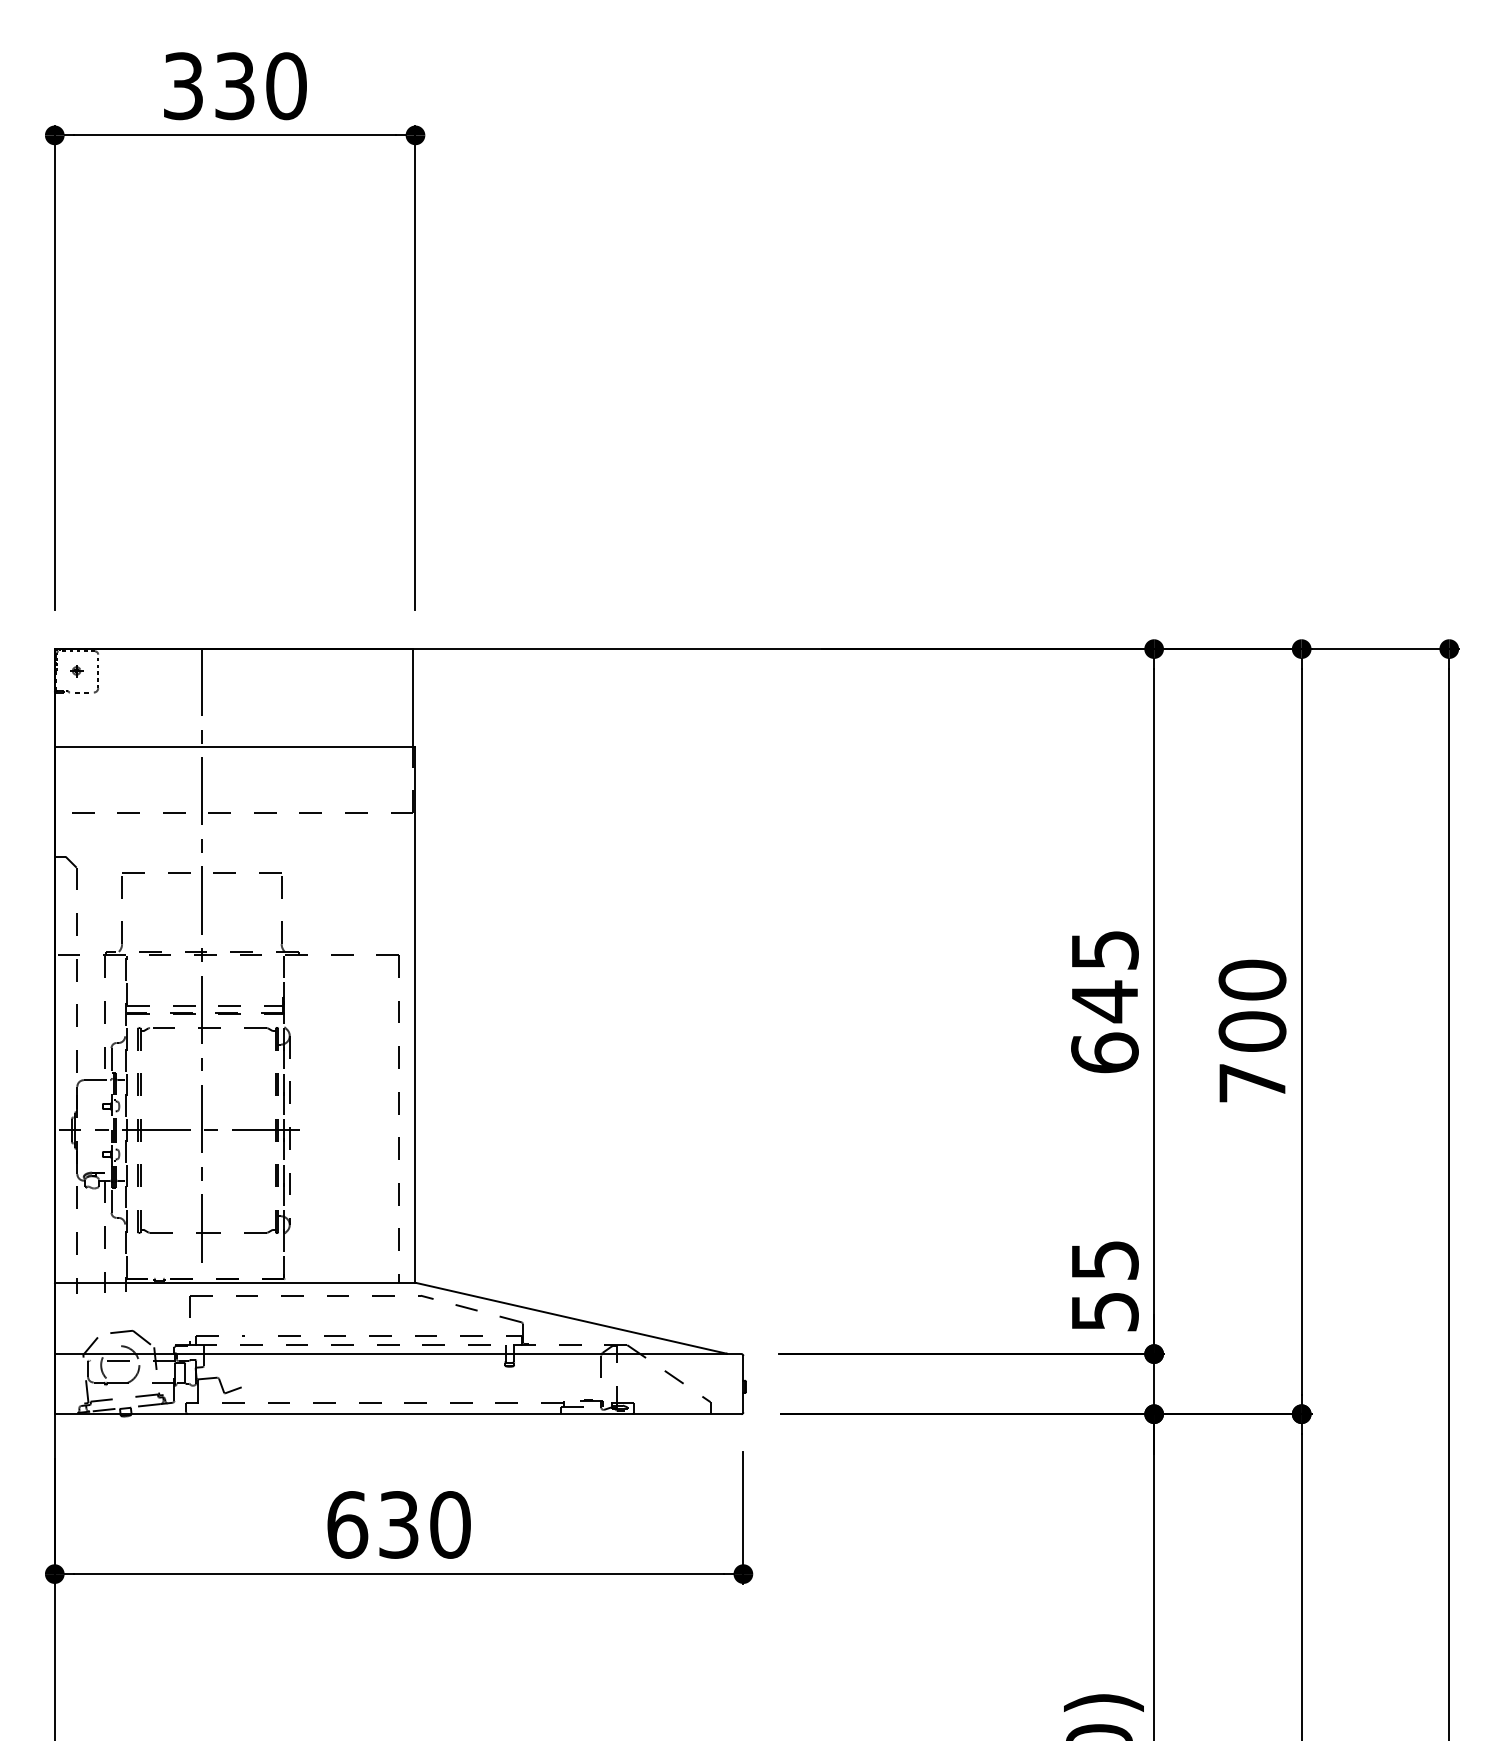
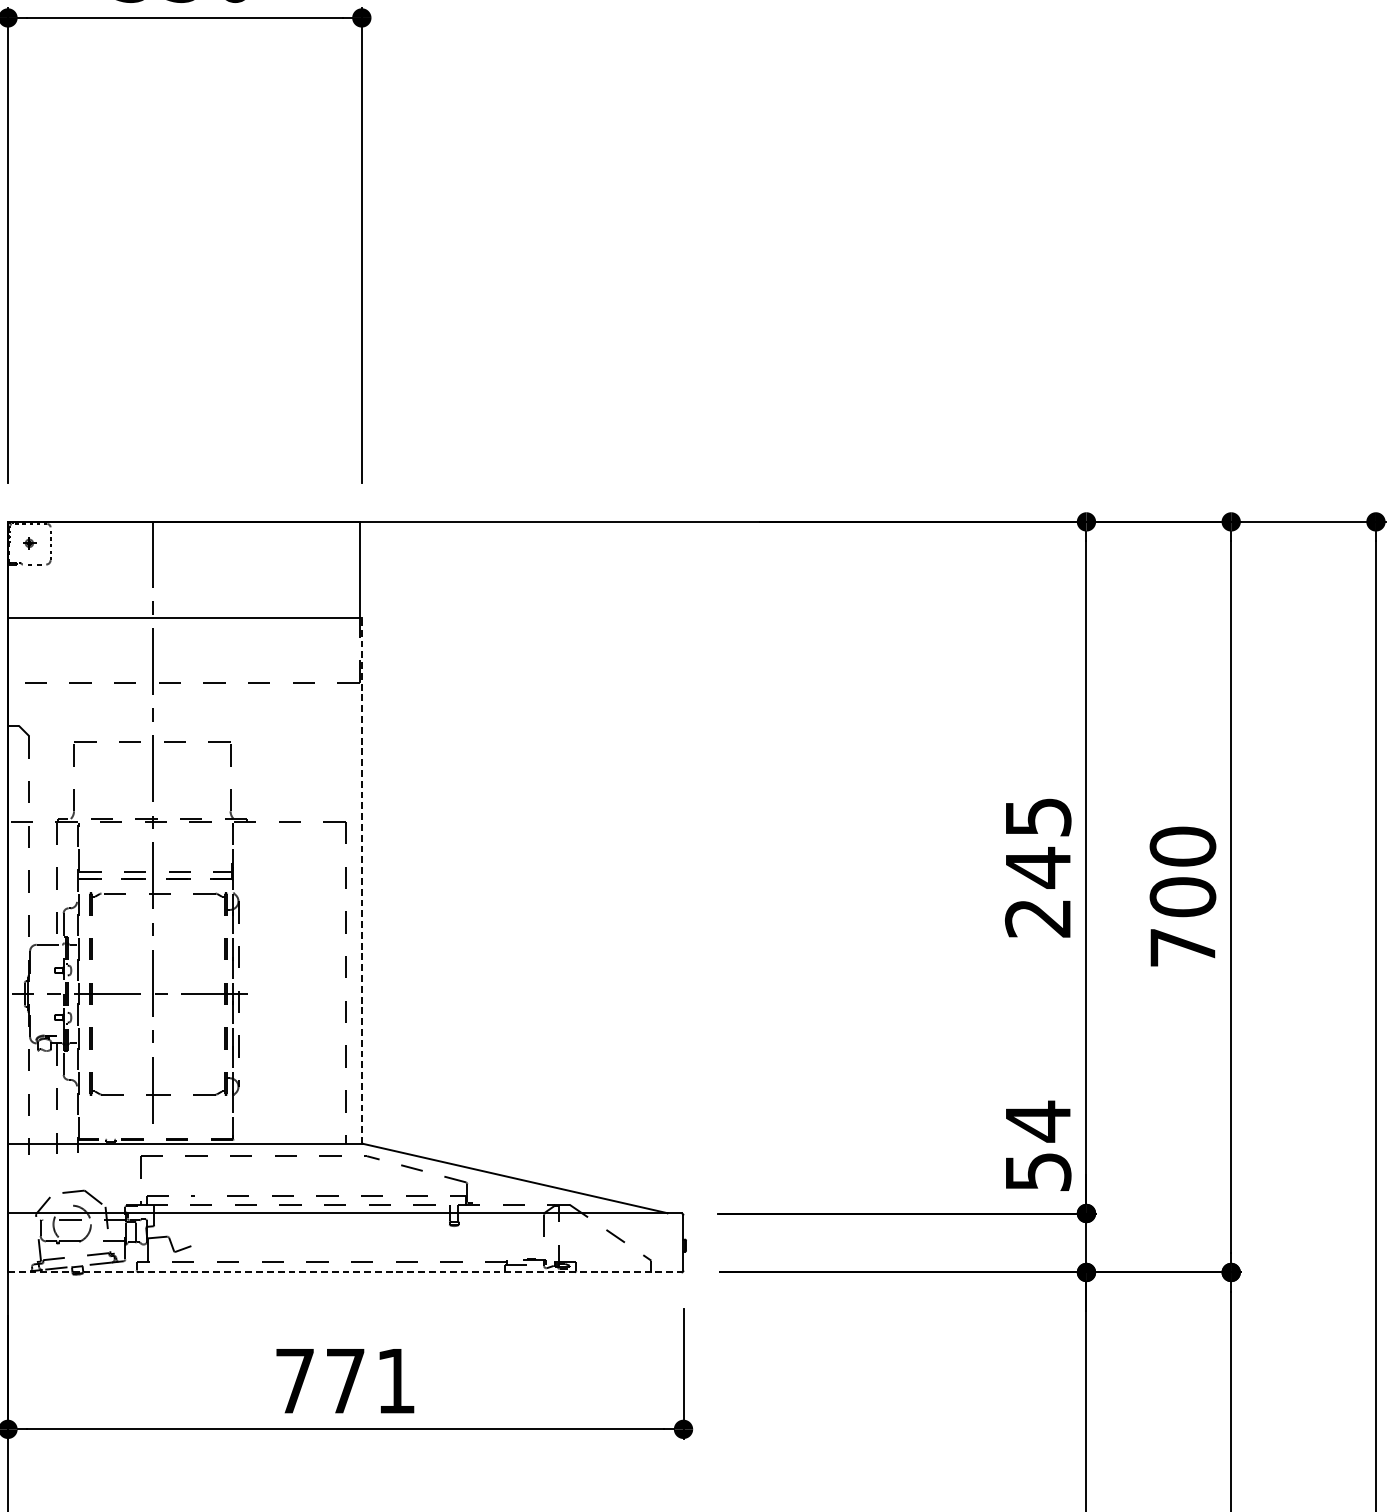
line: (415, 1015) -> (361, 881), solid -> dashed
text: (1104, 1052) -> (1037, 917), 645 -> 245
text: (1105, 1260) -> (1038, 1121), 55 -> 54
line: (398, 1414) -> (345, 1272), solid -> dashed
text: (398, 1524) -> (345, 1380), 630 -> 771

